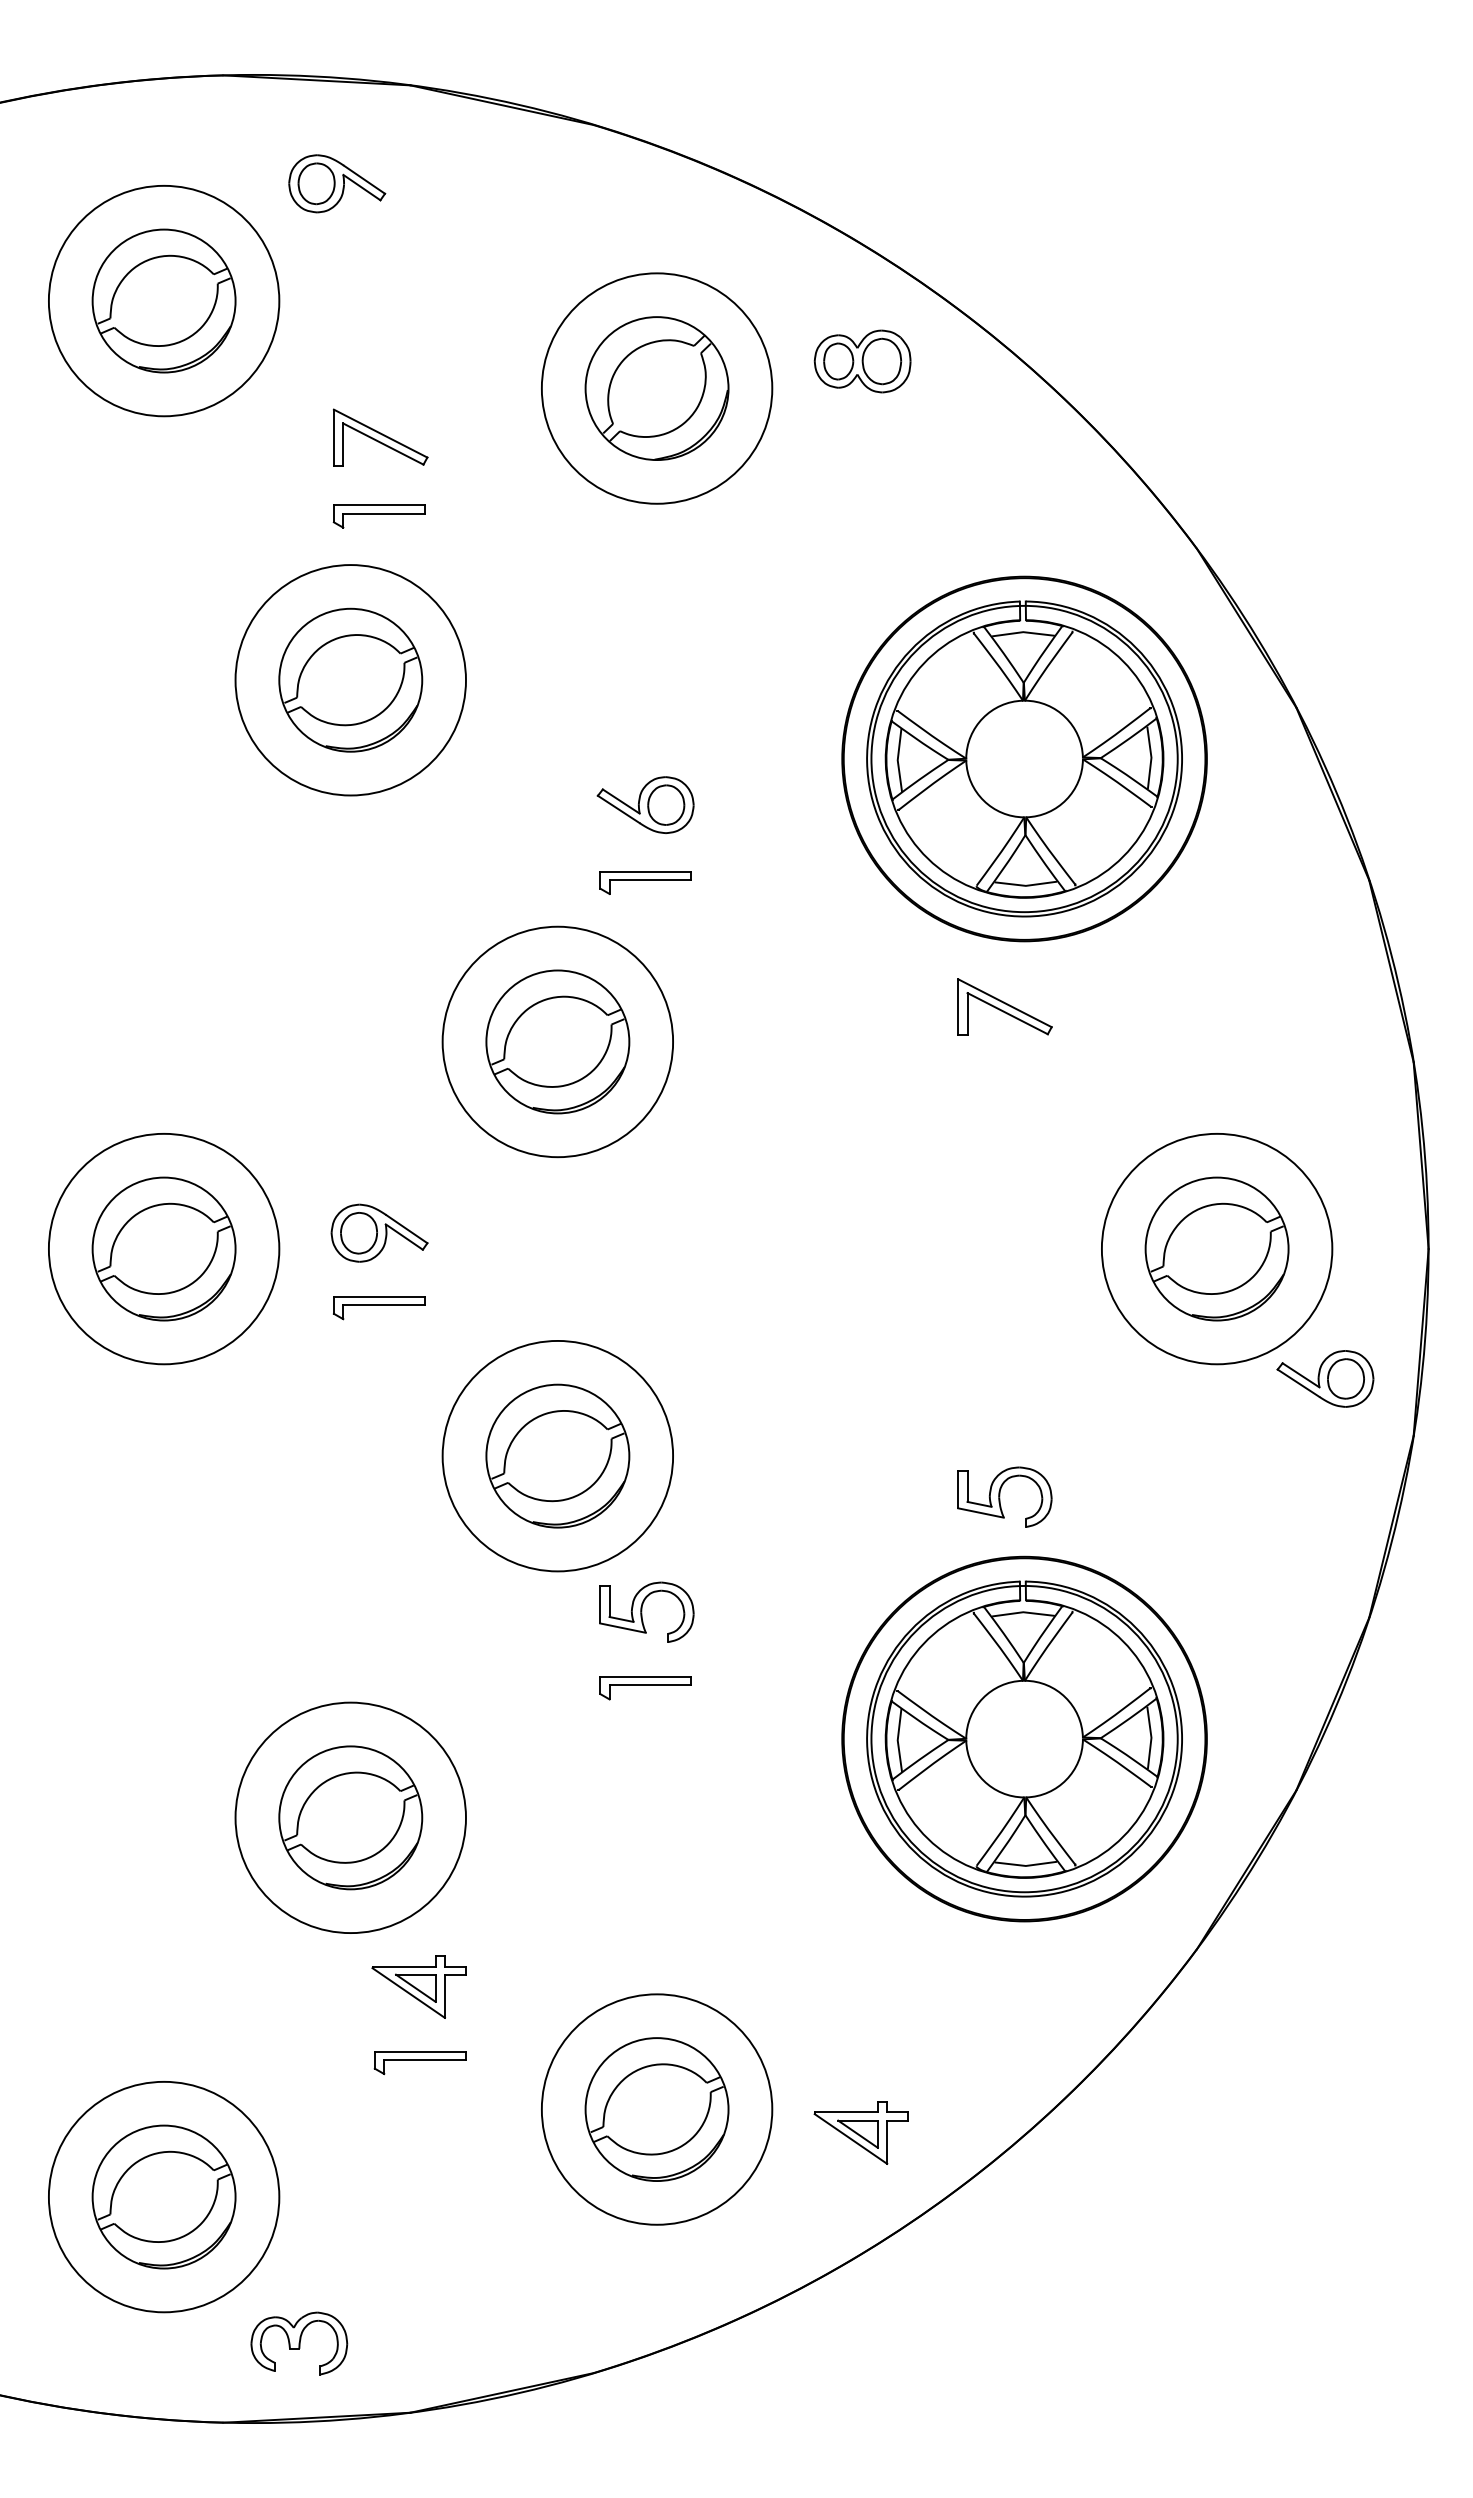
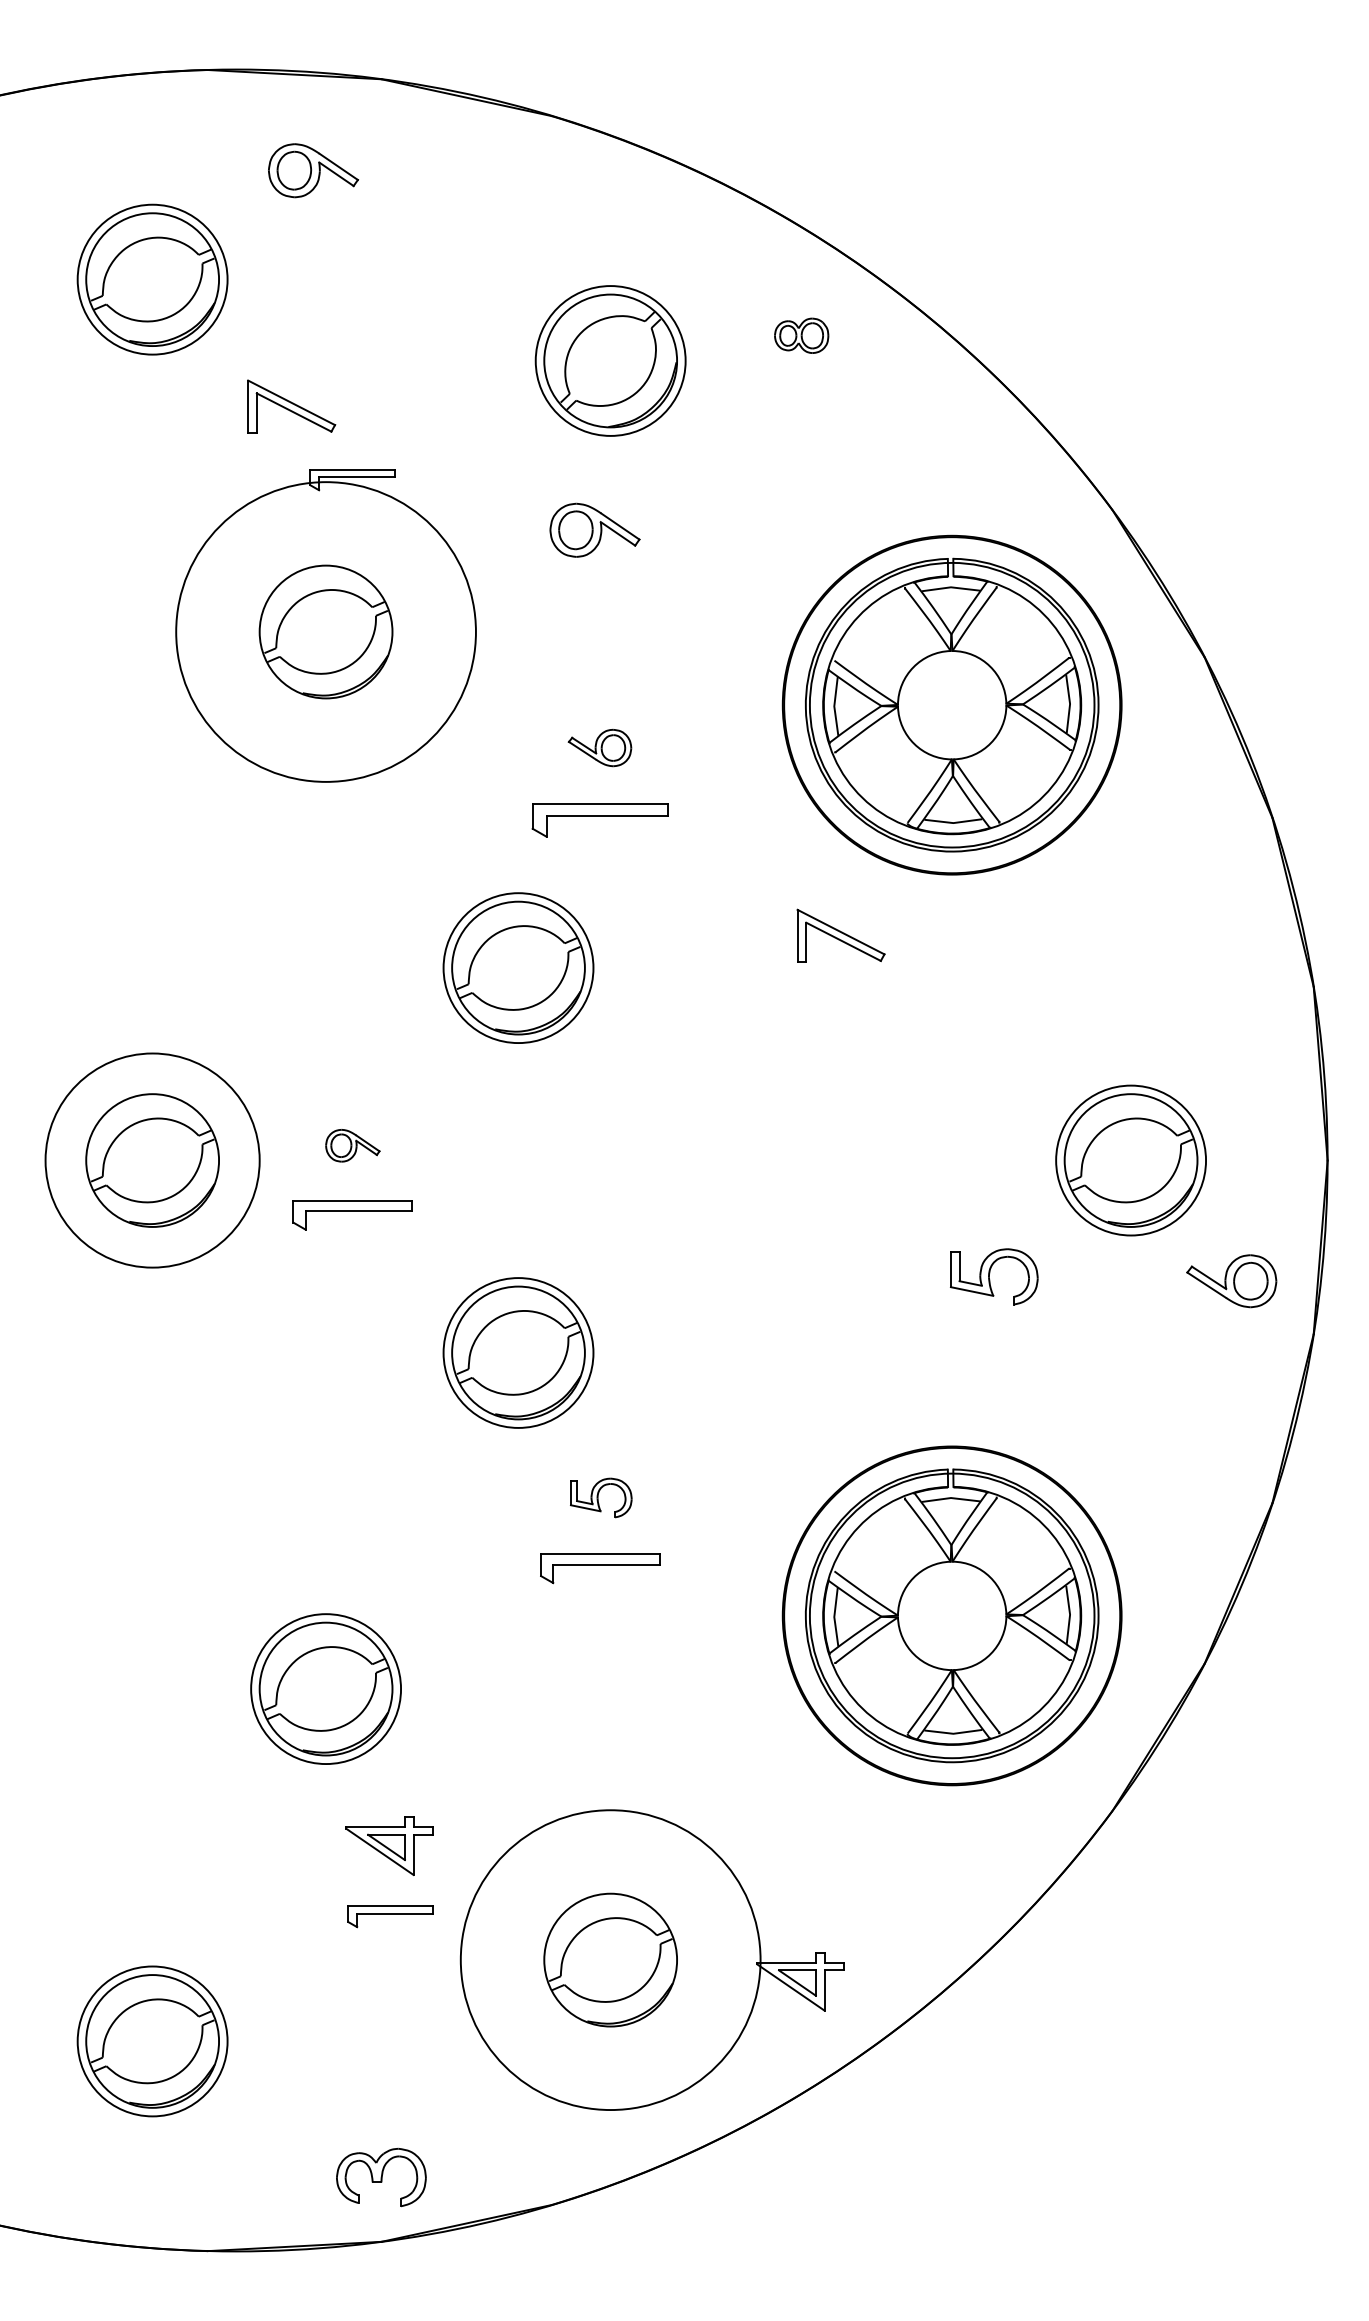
circle: (163, 300) -> (152, 279), size x0.7
part: (862, 361) -> (801, 335), size x0.6
circle: (656, 388) -> (610, 360), size x0.7
part: (380, 437) -> (291, 406), moved
part: (640, 570) -> (595, 530), added
circle: (350, 680) -> (325, 632), size x1.4
part: (645, 804) -> (599, 747), size x0.7
part: (645, 882) -> (599, 819), size x1.6
part: (1004, 1006) -> (840, 935), moved
circle: (557, 1041) -> (518, 967), size x0.7
part: (379, 1232) -> (352, 1145), size x0.6
circle: (1216, 1248) -> (1130, 1160), size x0.7
part: (379, 1308) -> (352, 1215), size x1.4
circle: (557, 1455) -> (518, 1352), size x0.7
part: (1004, 1496) -> (993, 1276), moved
part: (646, 1611) -> (600, 1497), size x0.7
part: (645, 1688) -> (599, 1568), size x1.4
circle: (350, 1817) -> (325, 1688), size x0.7
circle: (656, 2109) -> (610, 1960), size x1.4
circle: (163, 2196) -> (152, 2040), size x0.7
part: (299, 2343) -> (381, 2177), moved

